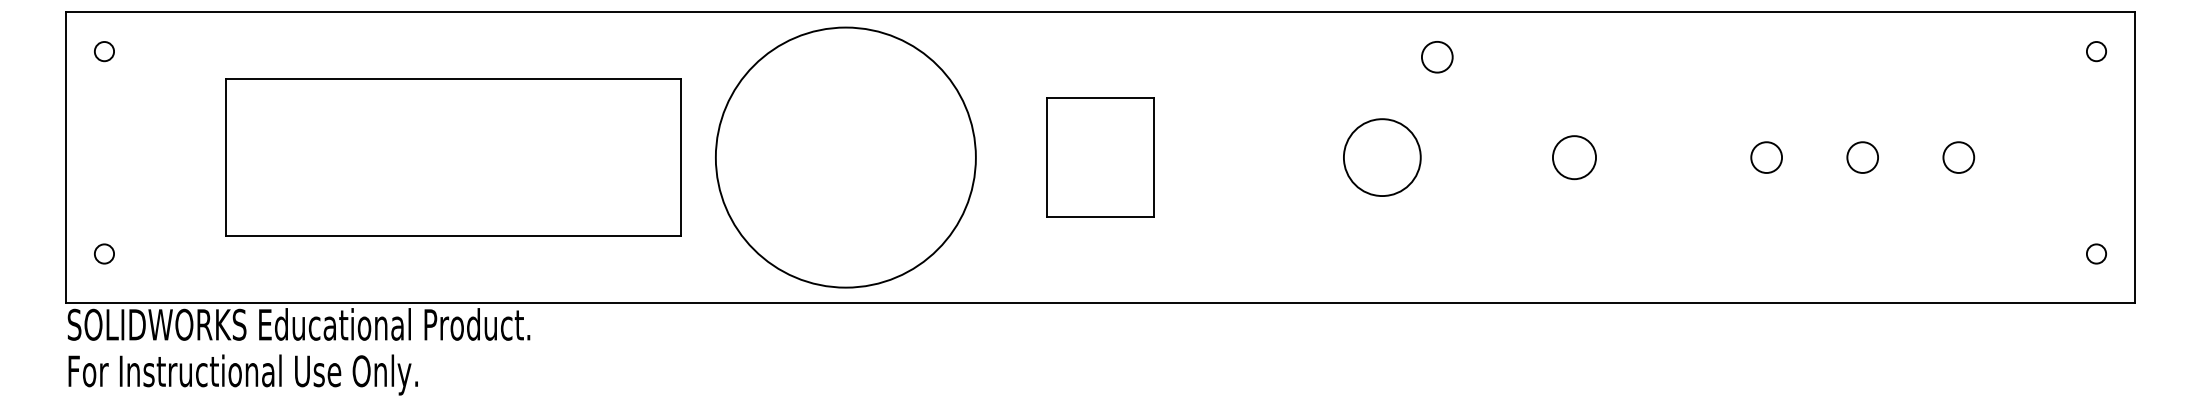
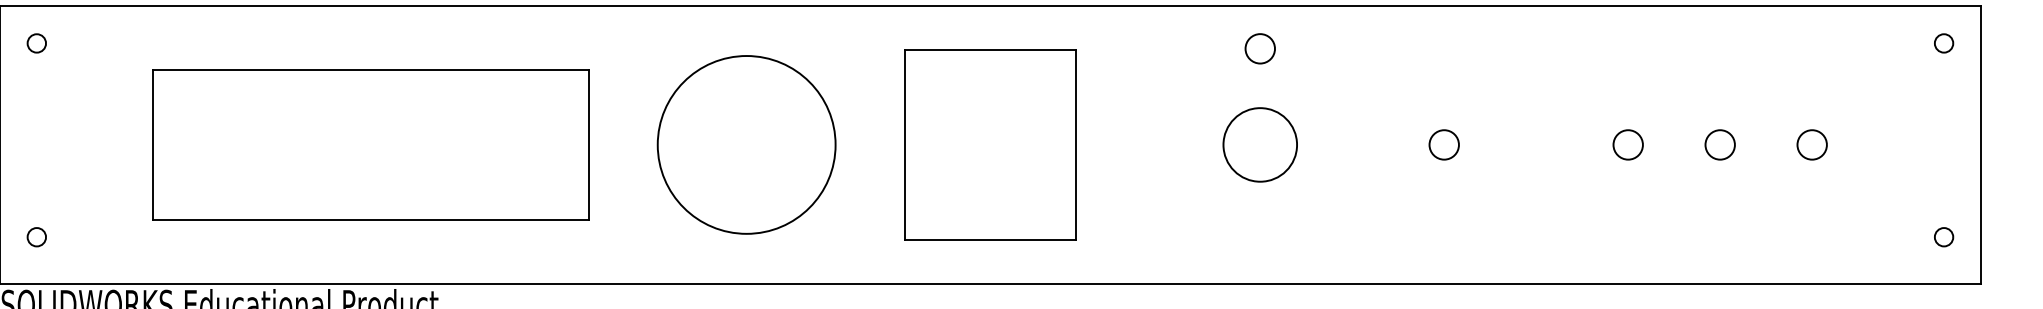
circle: (1437, 57) -> (1260, 49), moved
circle: (845, 157) -> (746, 144), size x0.71
part: (1100, 157) -> (990, 144), size x1.67
circle: (1574, 157) -> (1444, 144), size x0.71

